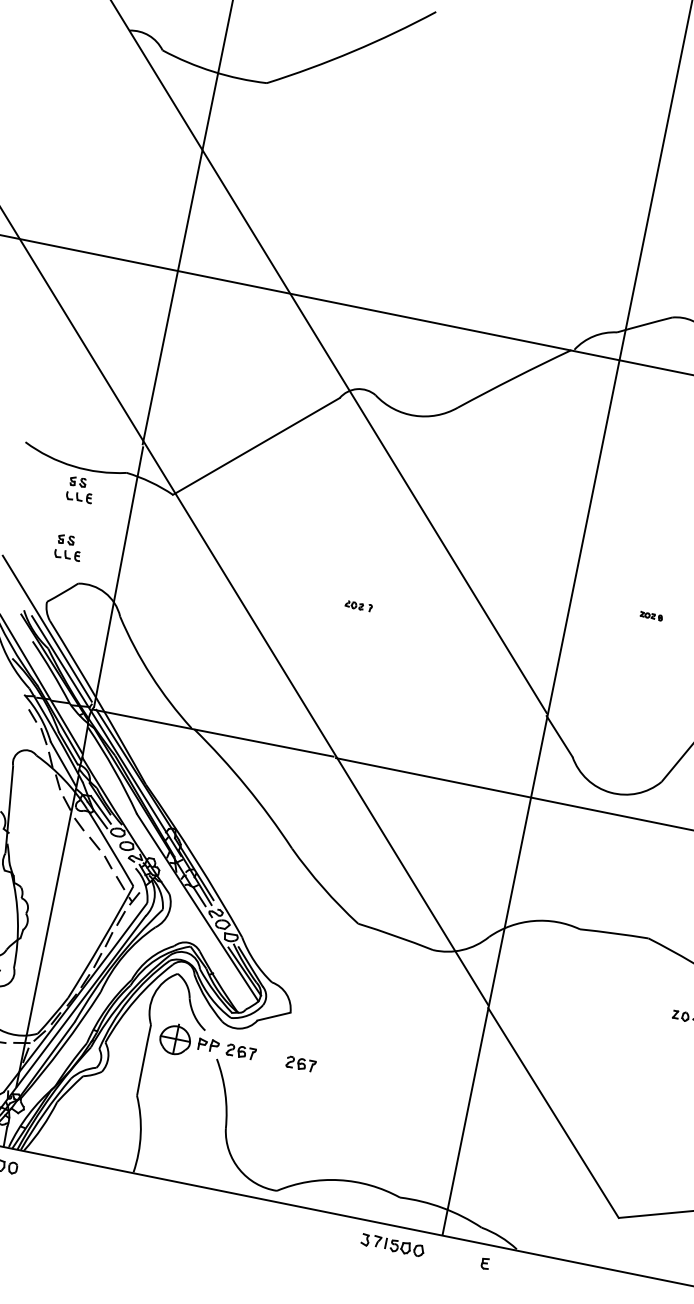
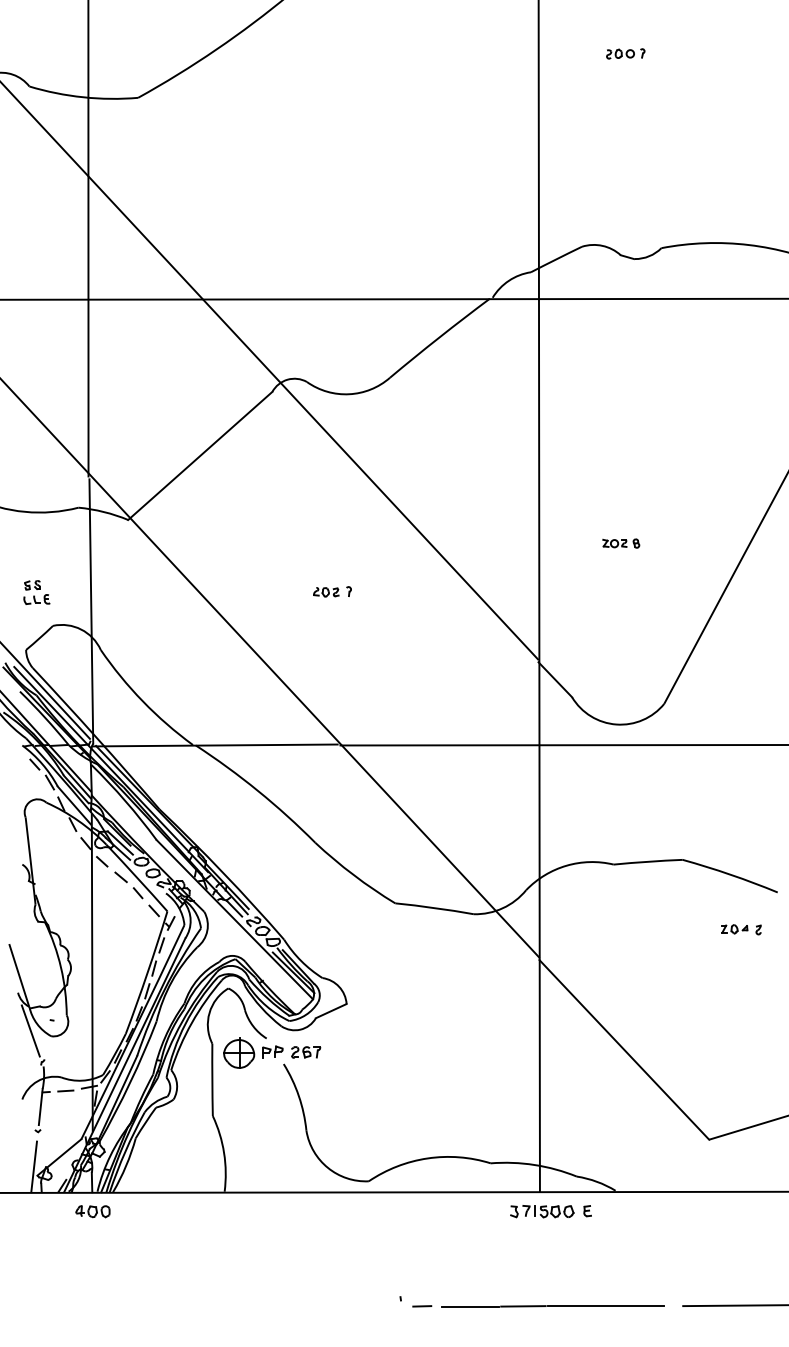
part: (80, 489) -> (36, 533), removed
part: (358, 605) -> (332, 591), size x1.43
part: (651, 616) -> (621, 543), size x1.67
part: (301, 1064) -> (367, 1052), removed
part: (393, 1245) -> (542, 1211), moved

